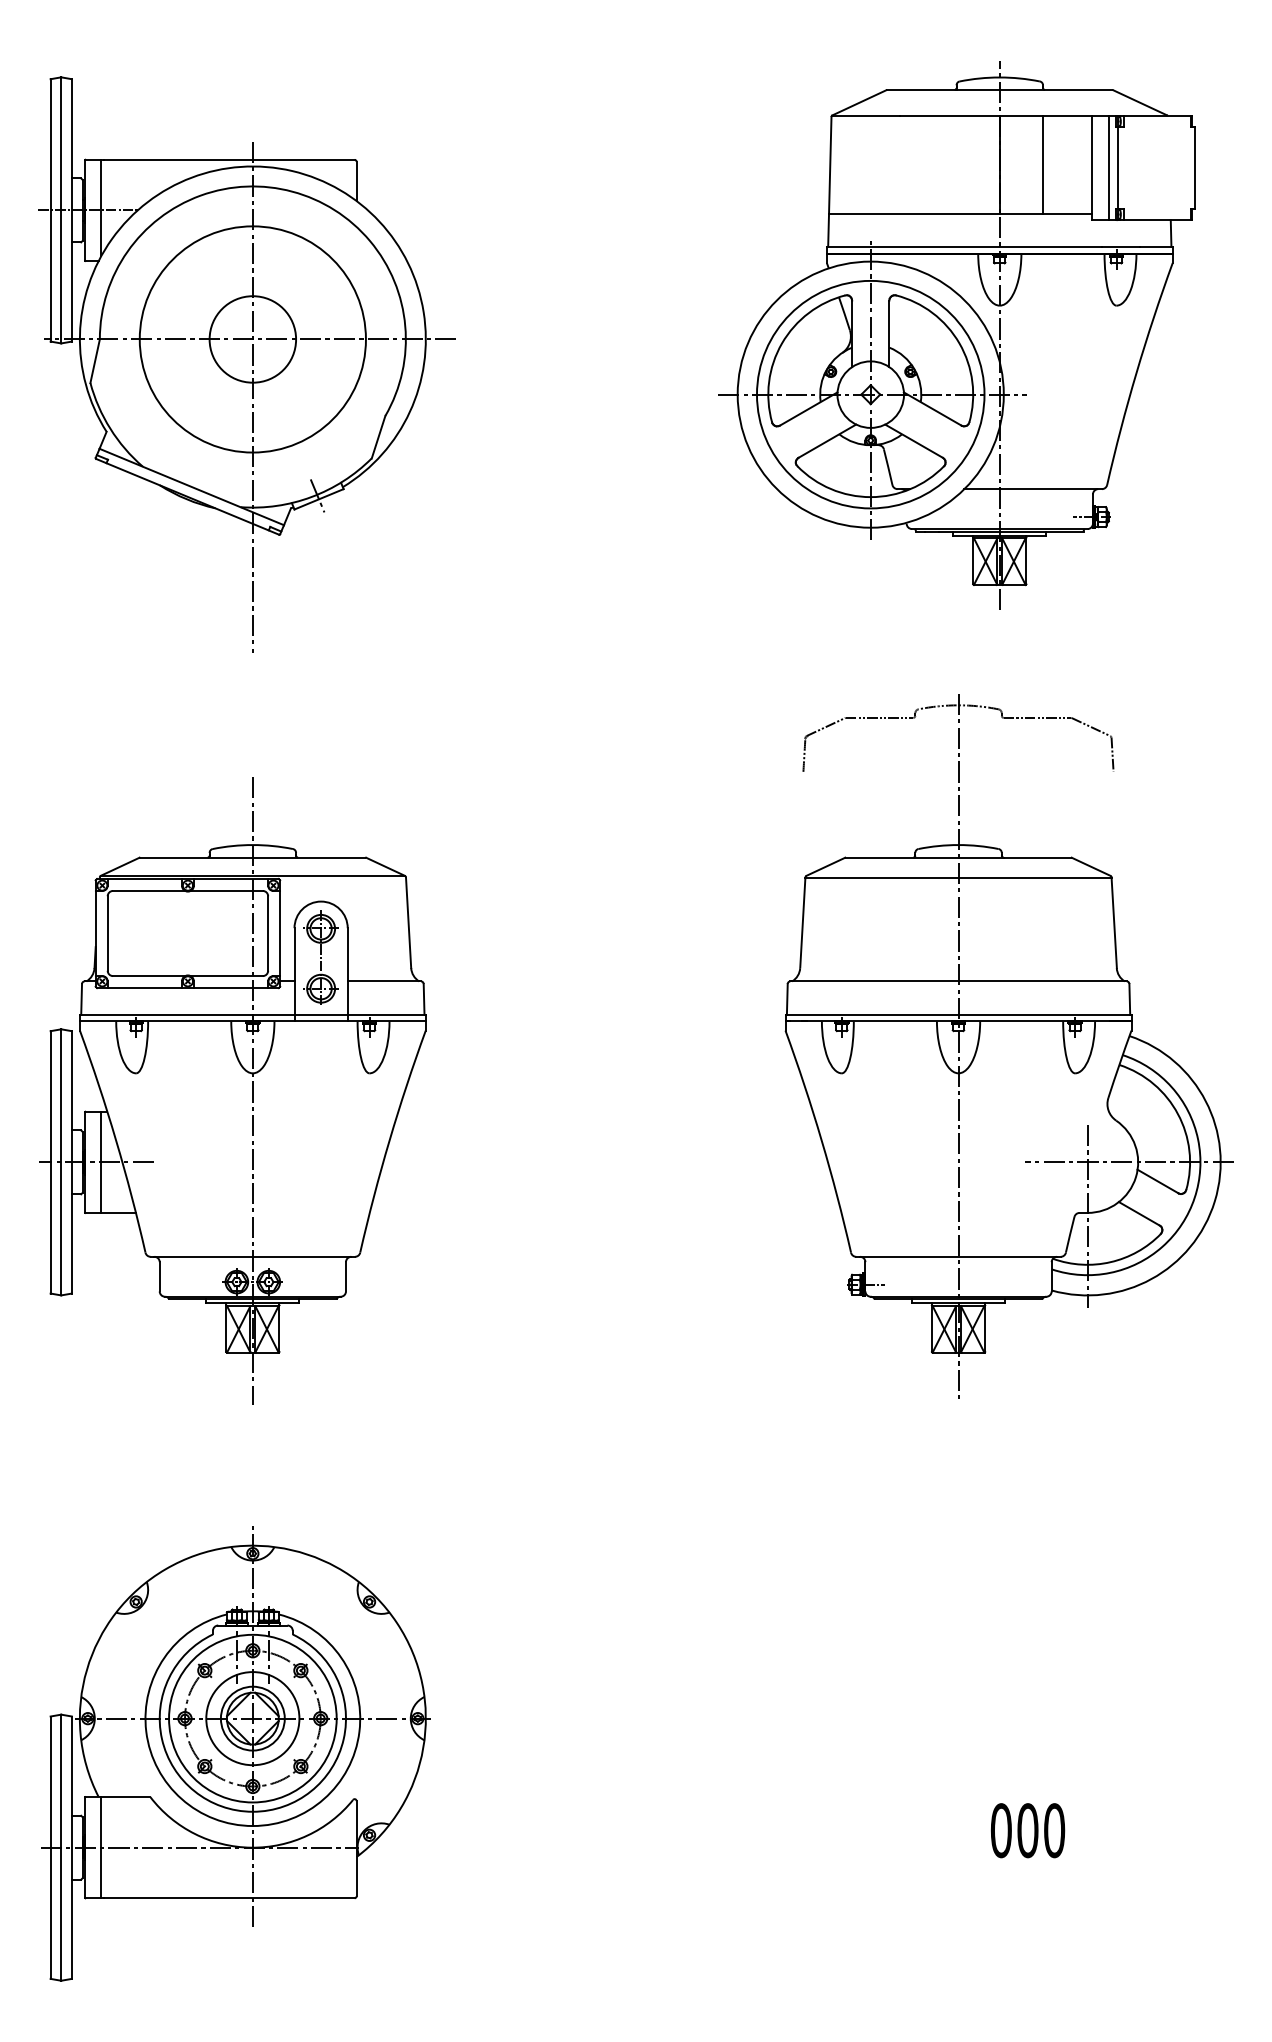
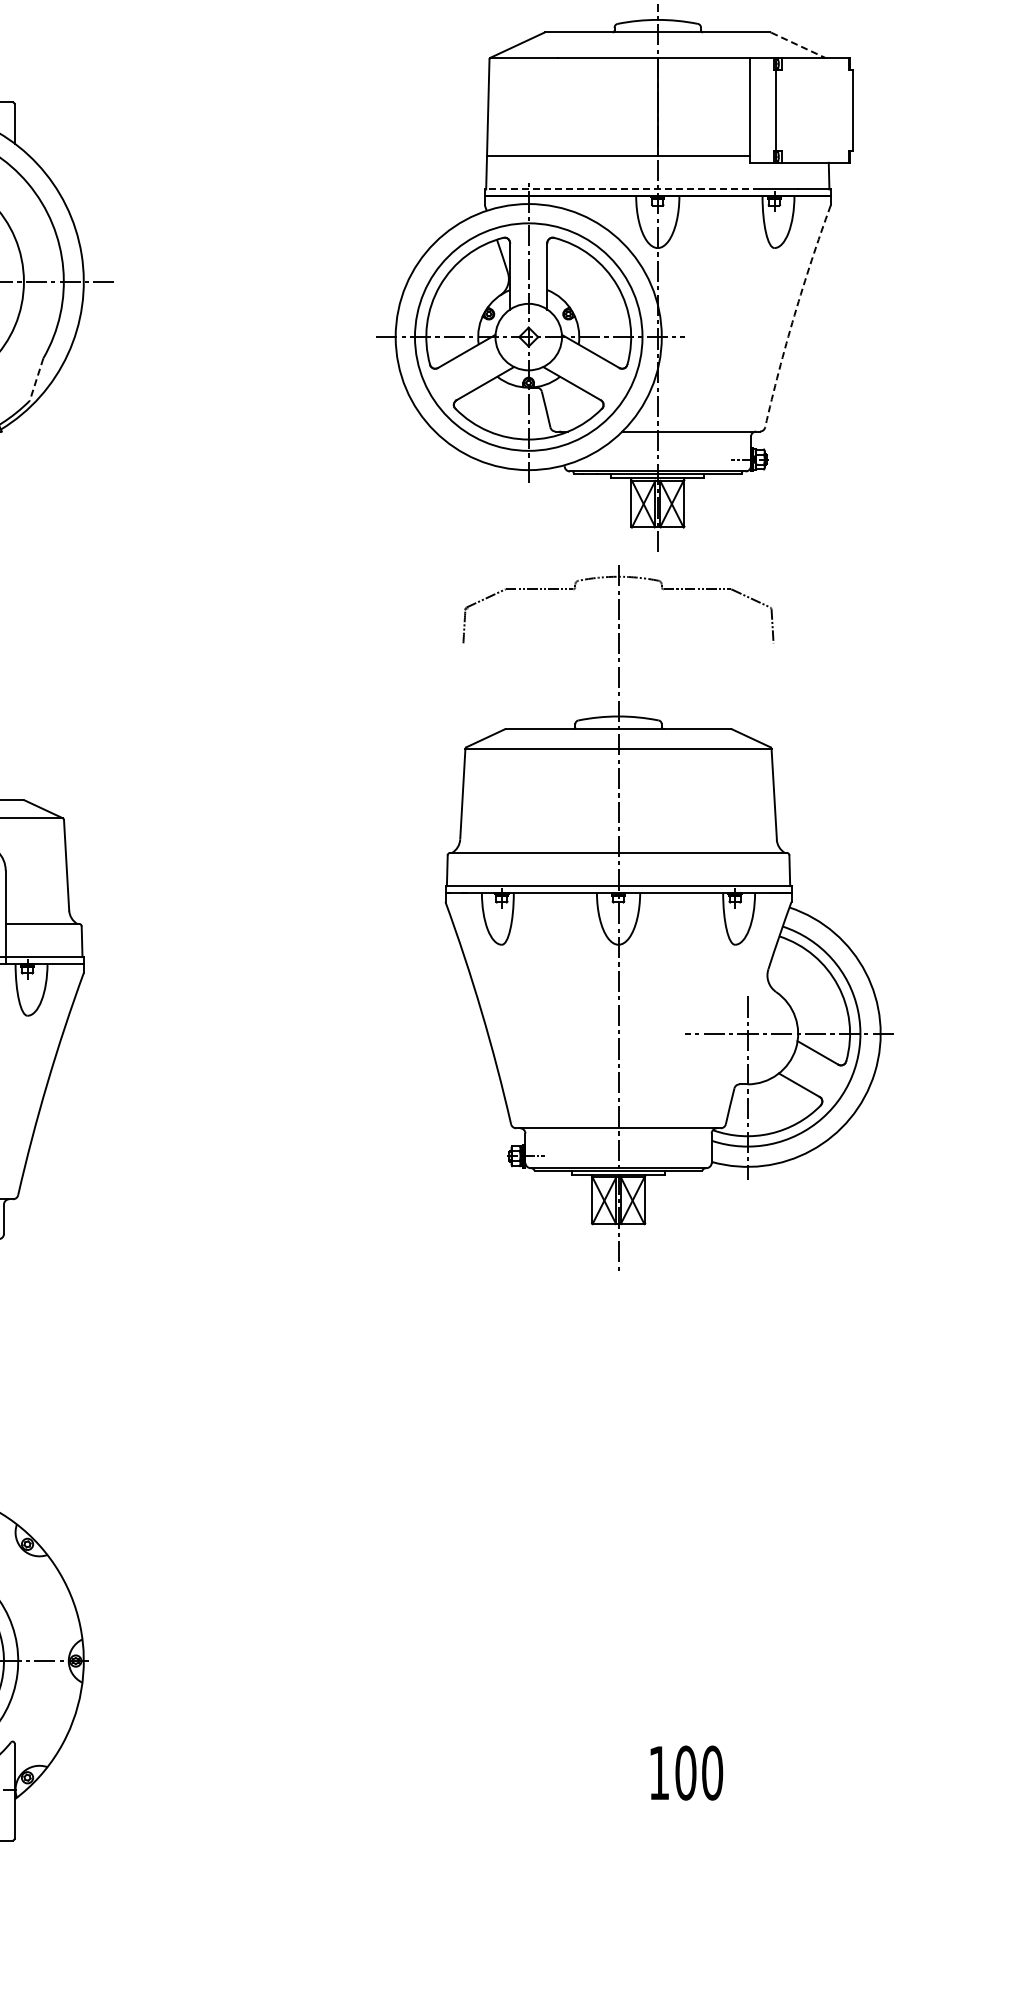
line: (1140, 102) -> (798, 44), solid -> dashed
line: (1043, 164) -> (701, 106), removed
line: (1109, 167) -> (767, 109), removed
line: (964, 246) -> (622, 188), solid -> dashed
arc: (1136, 373) -> (794, 315), solid -> dashed
line: (378, 437) -> (36, 379), solid -> dashed
part: (1008, 1046) -> (668, 917), moved
text: (1000, 1830) -> (658, 1772), 000 -> 100

